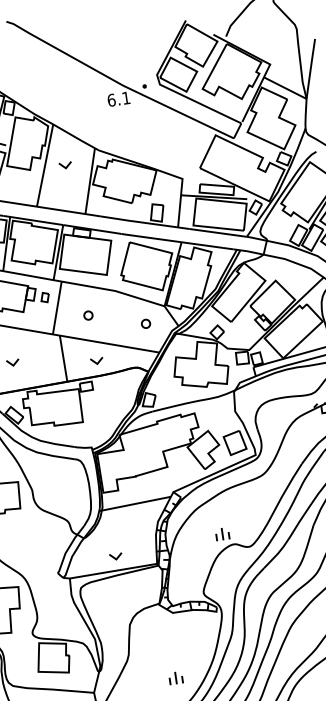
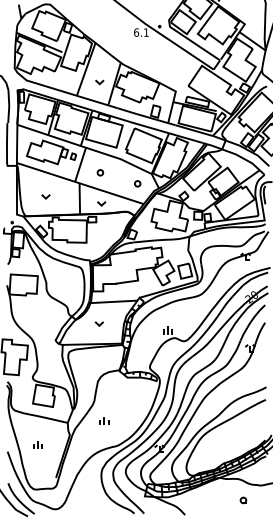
part: (65, 165) -> (99, 82), moved
part: (114, 556) -> (98, 323), moved
part: (176, 677) -> (104, 420), moved

